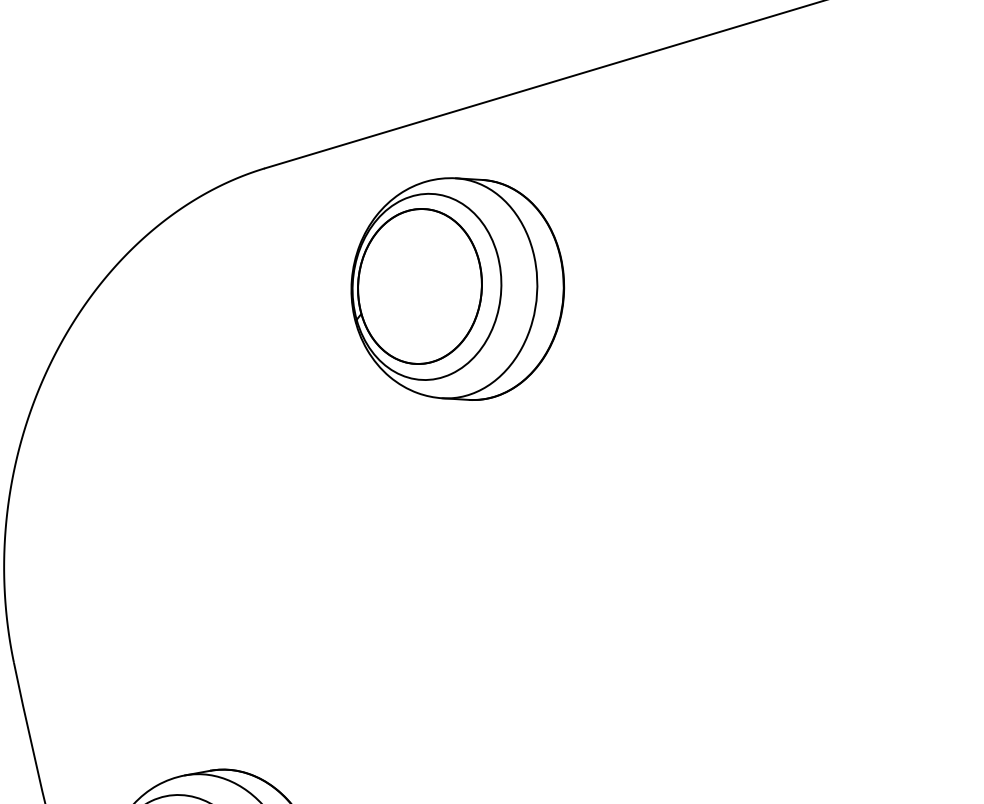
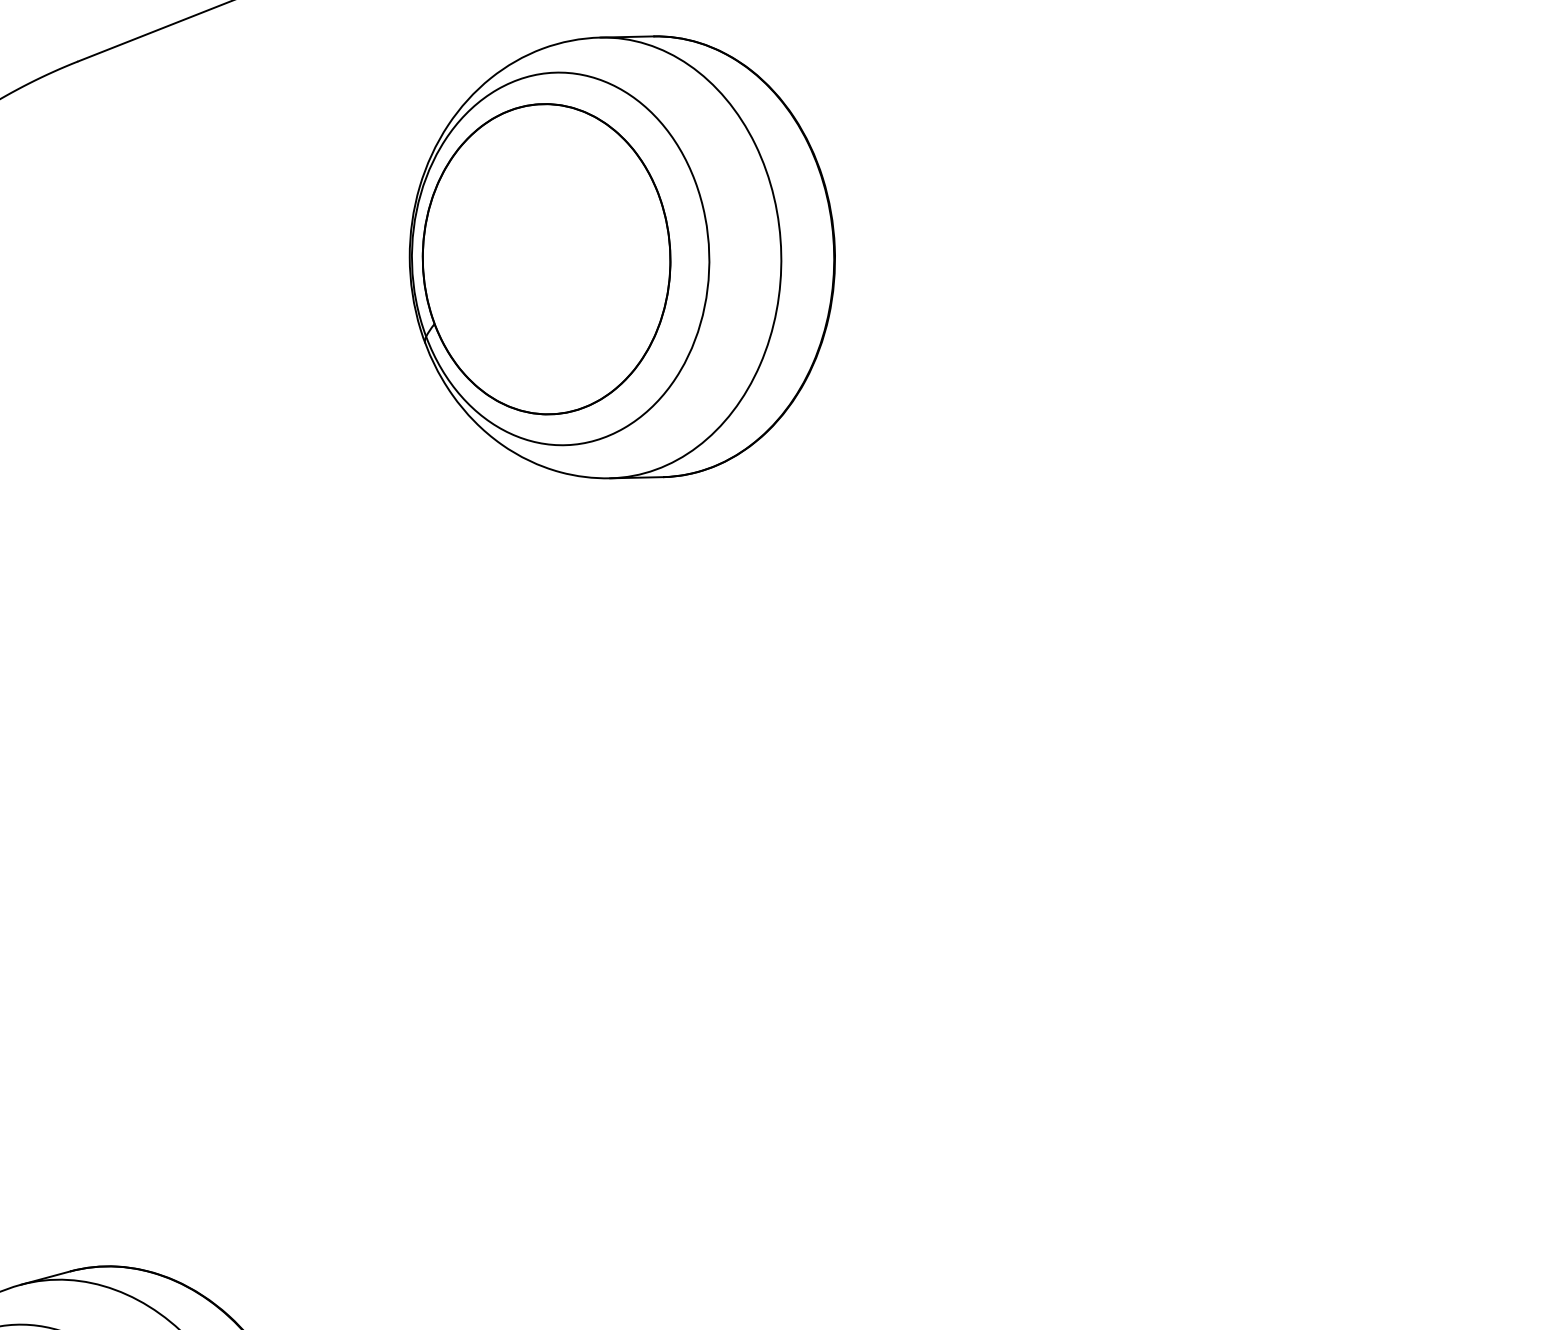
part: (457, 288) -> (621, 256), moved

